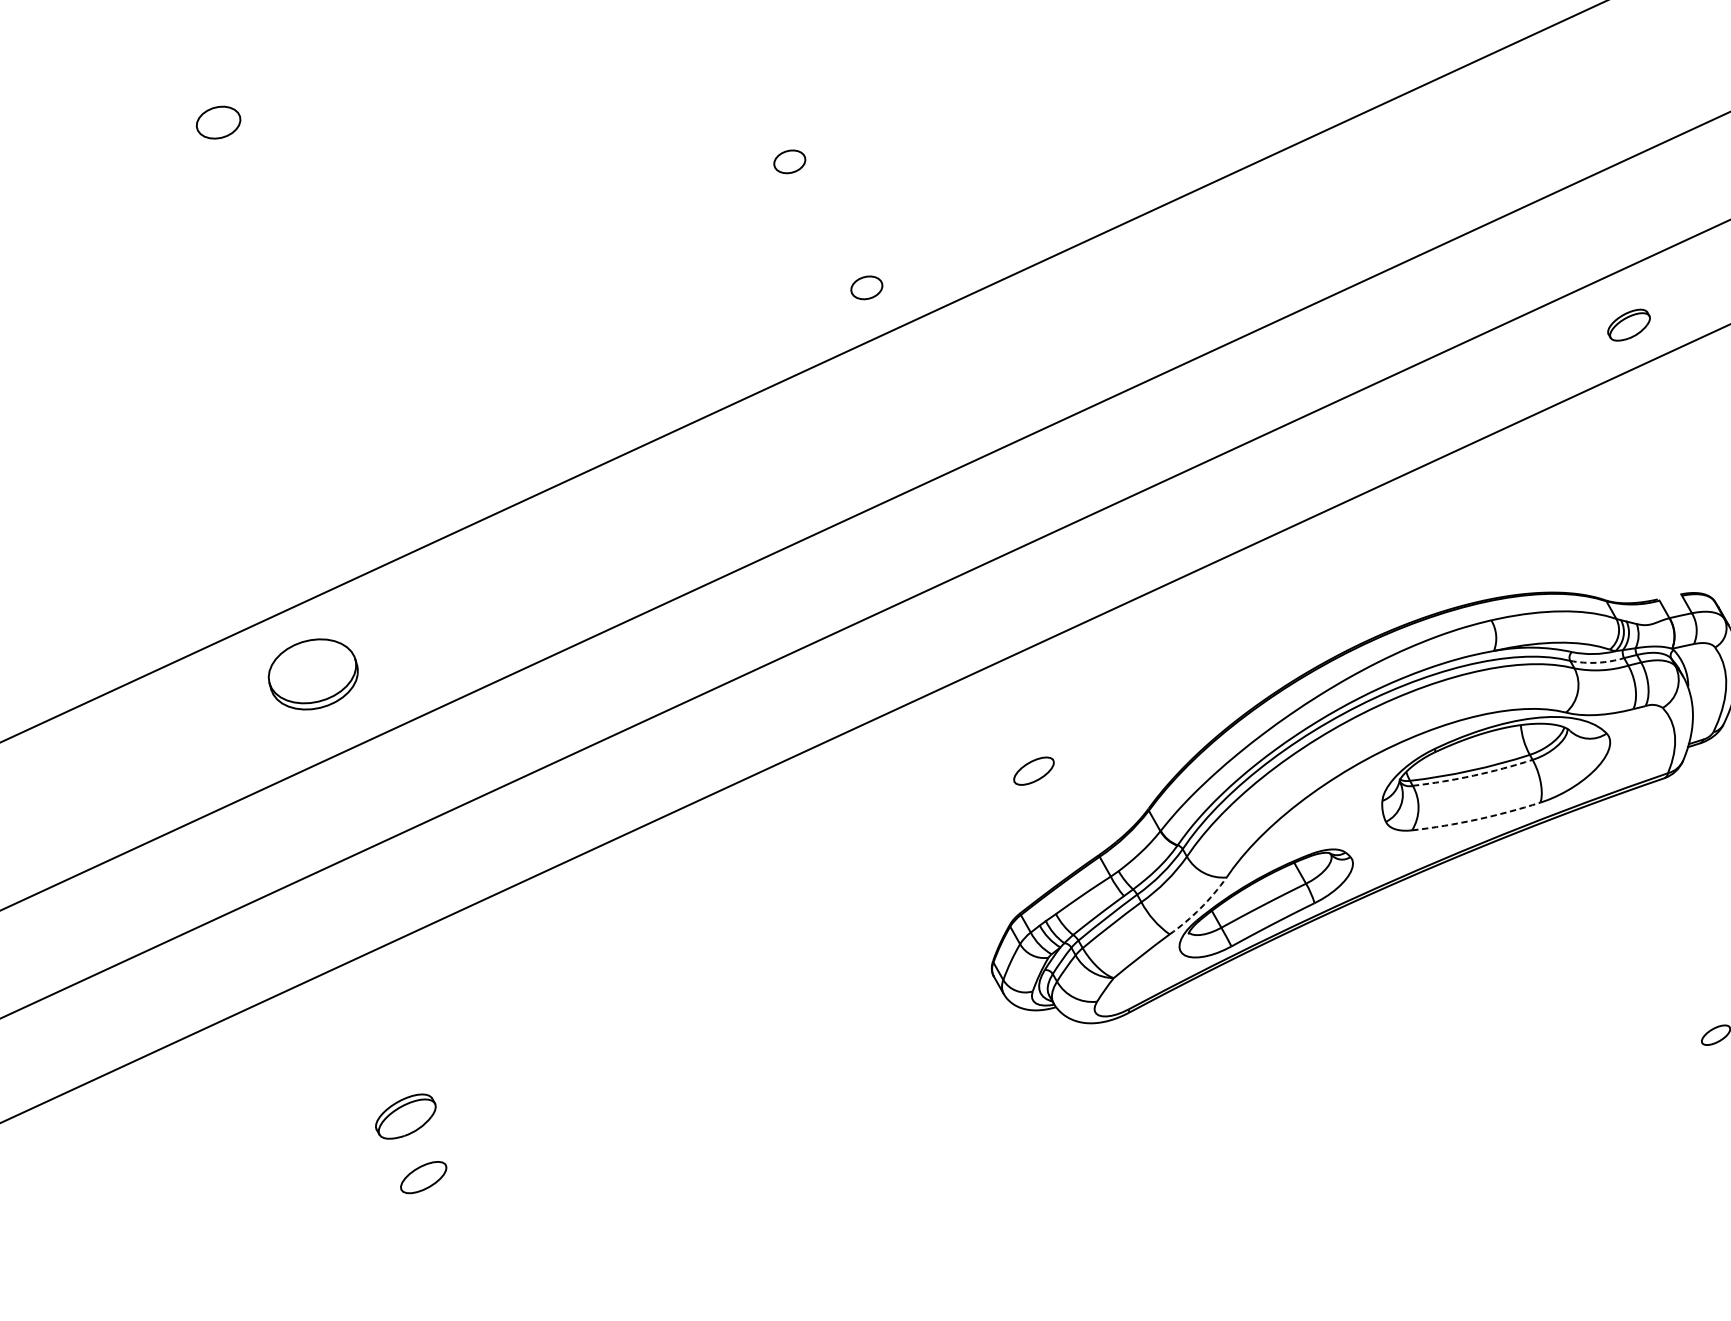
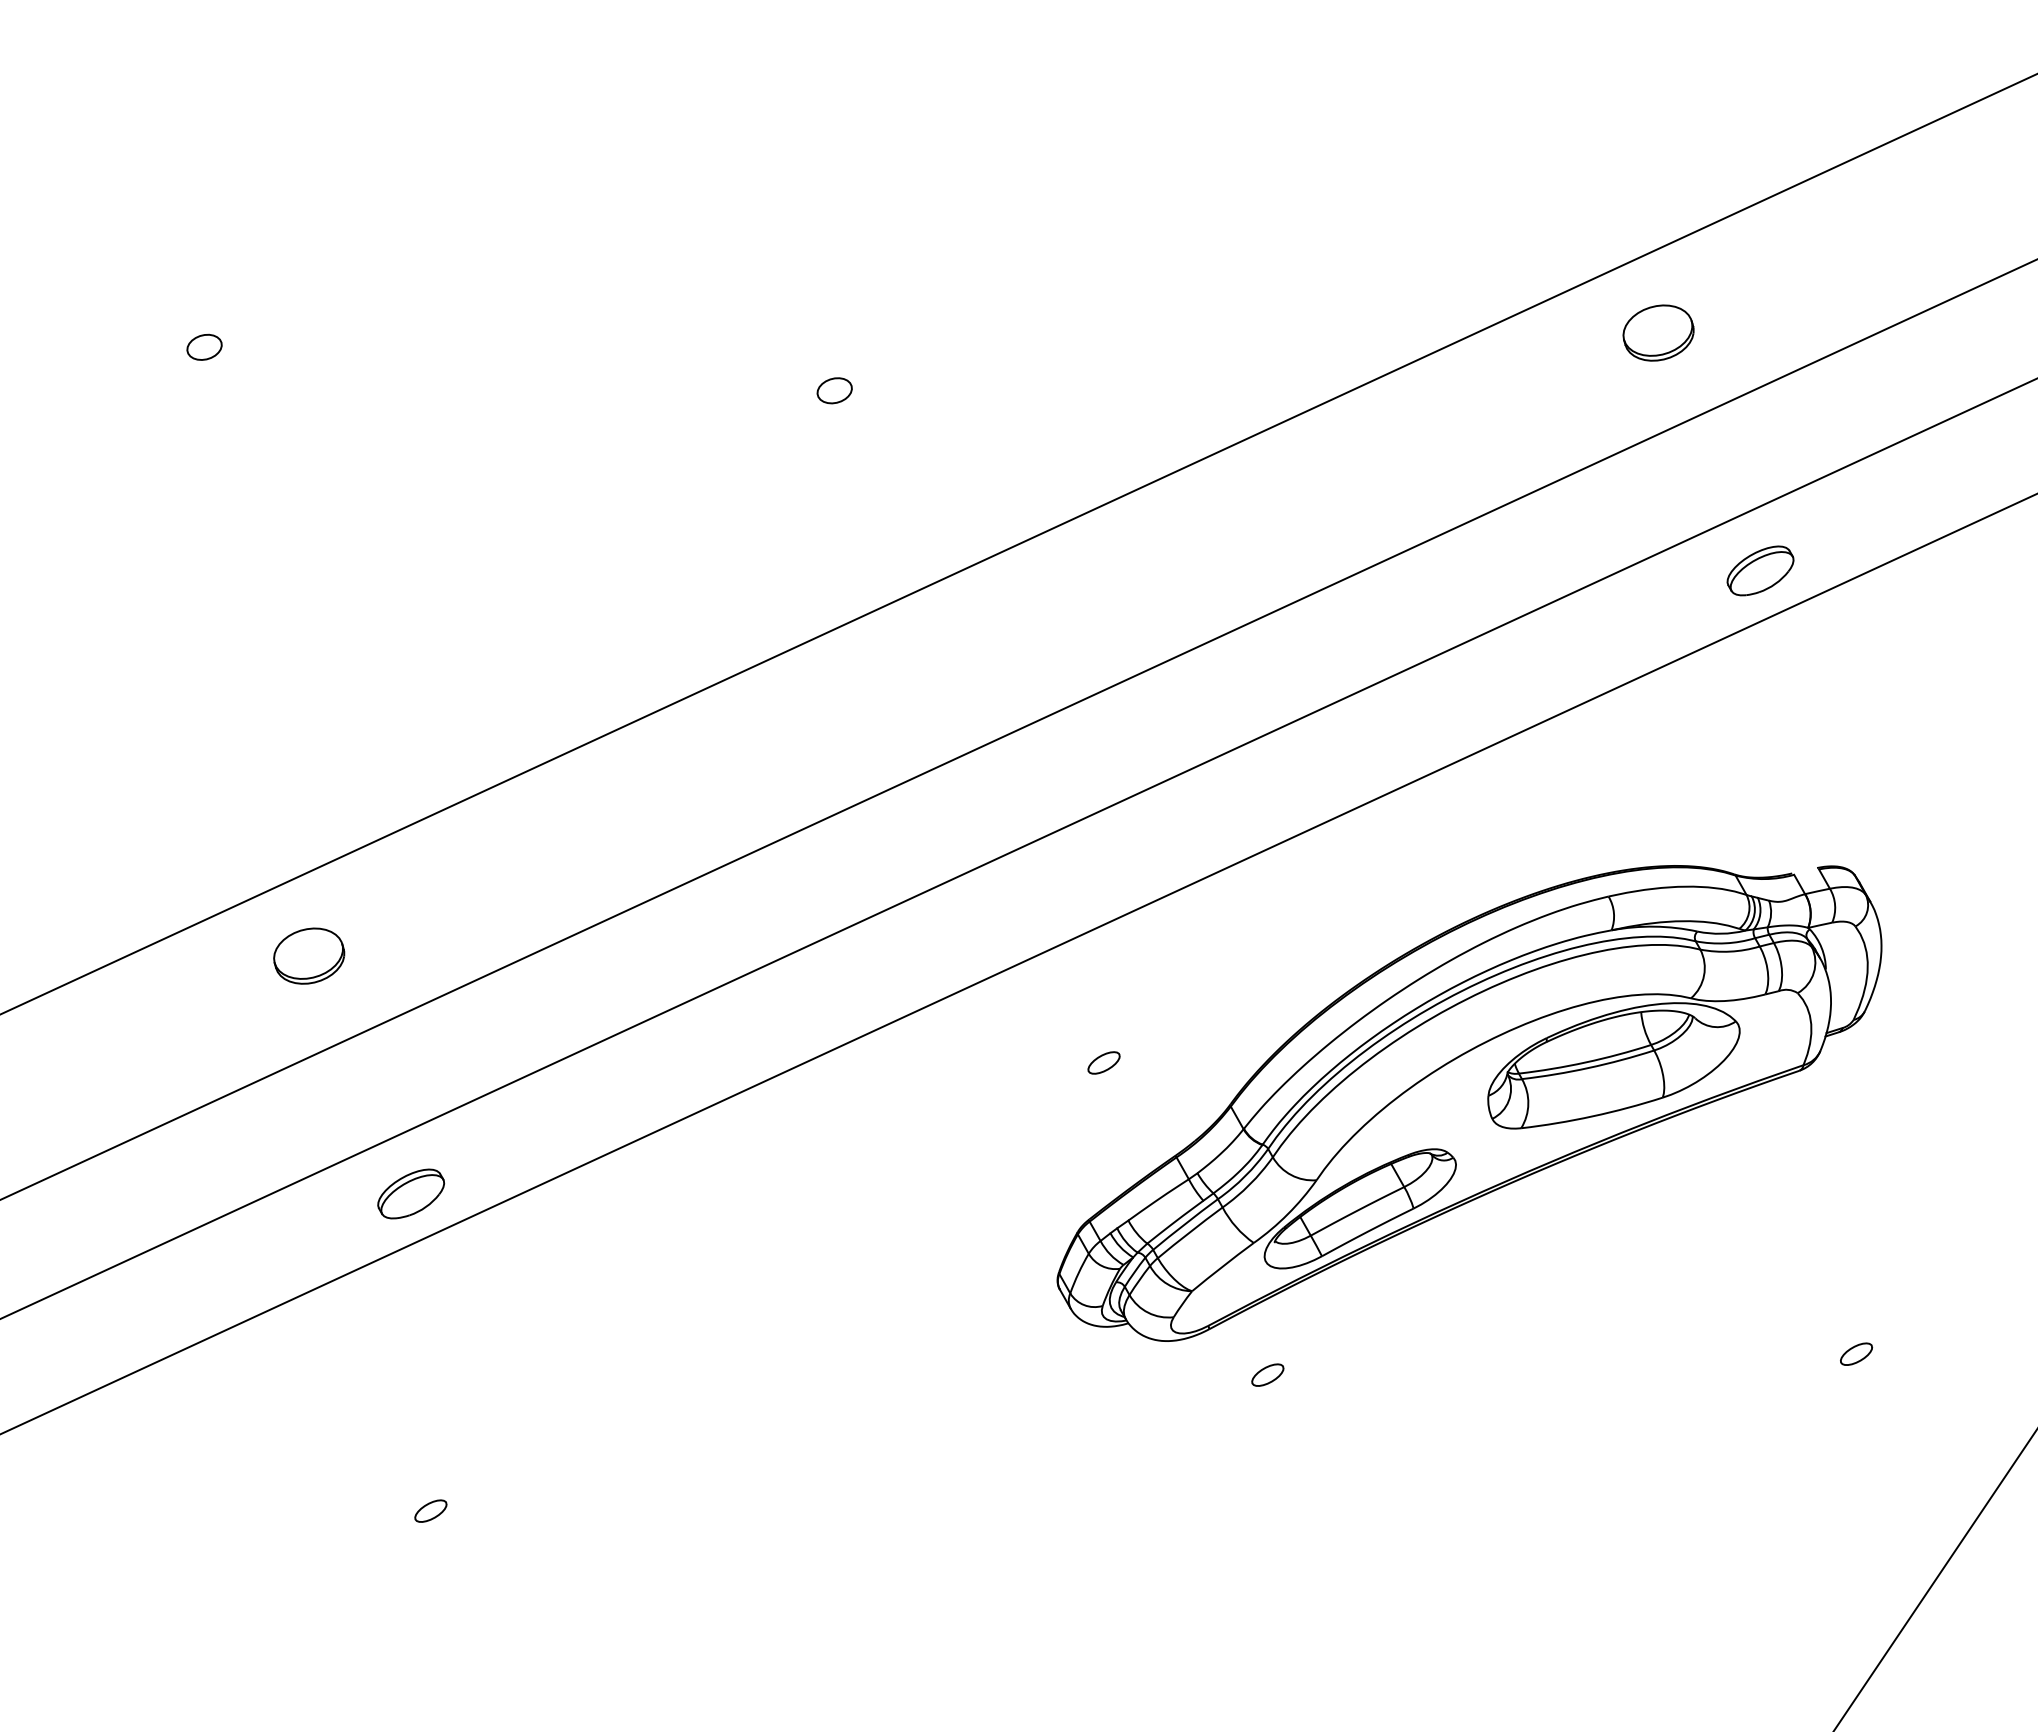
part: (1536, 109) -> (1658, 332), added
part: (218, 121) -> (204, 346), size x0.71
part: (866, 287) -> (919, 529), removed
part: (1629, 324) -> (1760, 570), size x1.43
arc: (1597, 662) -> (1725, 943), dashed -> solid
part: (313, 673) -> (309, 955), size x0.71
part: (1033, 770) -> (1103, 1062), size x0.71
arc: (1473, 775) -> (1588, 1067), dashed -> solid
arc: (1476, 819) -> (1592, 1116), dashed -> solid
arc: (1200, 908) -> (1287, 1214), dashed -> solid
part: (1182, 1053) -> (1267, 1374), added
part: (406, 1116) -> (411, 1193), moved
part: (423, 1176) -> (430, 1510), size x0.62

